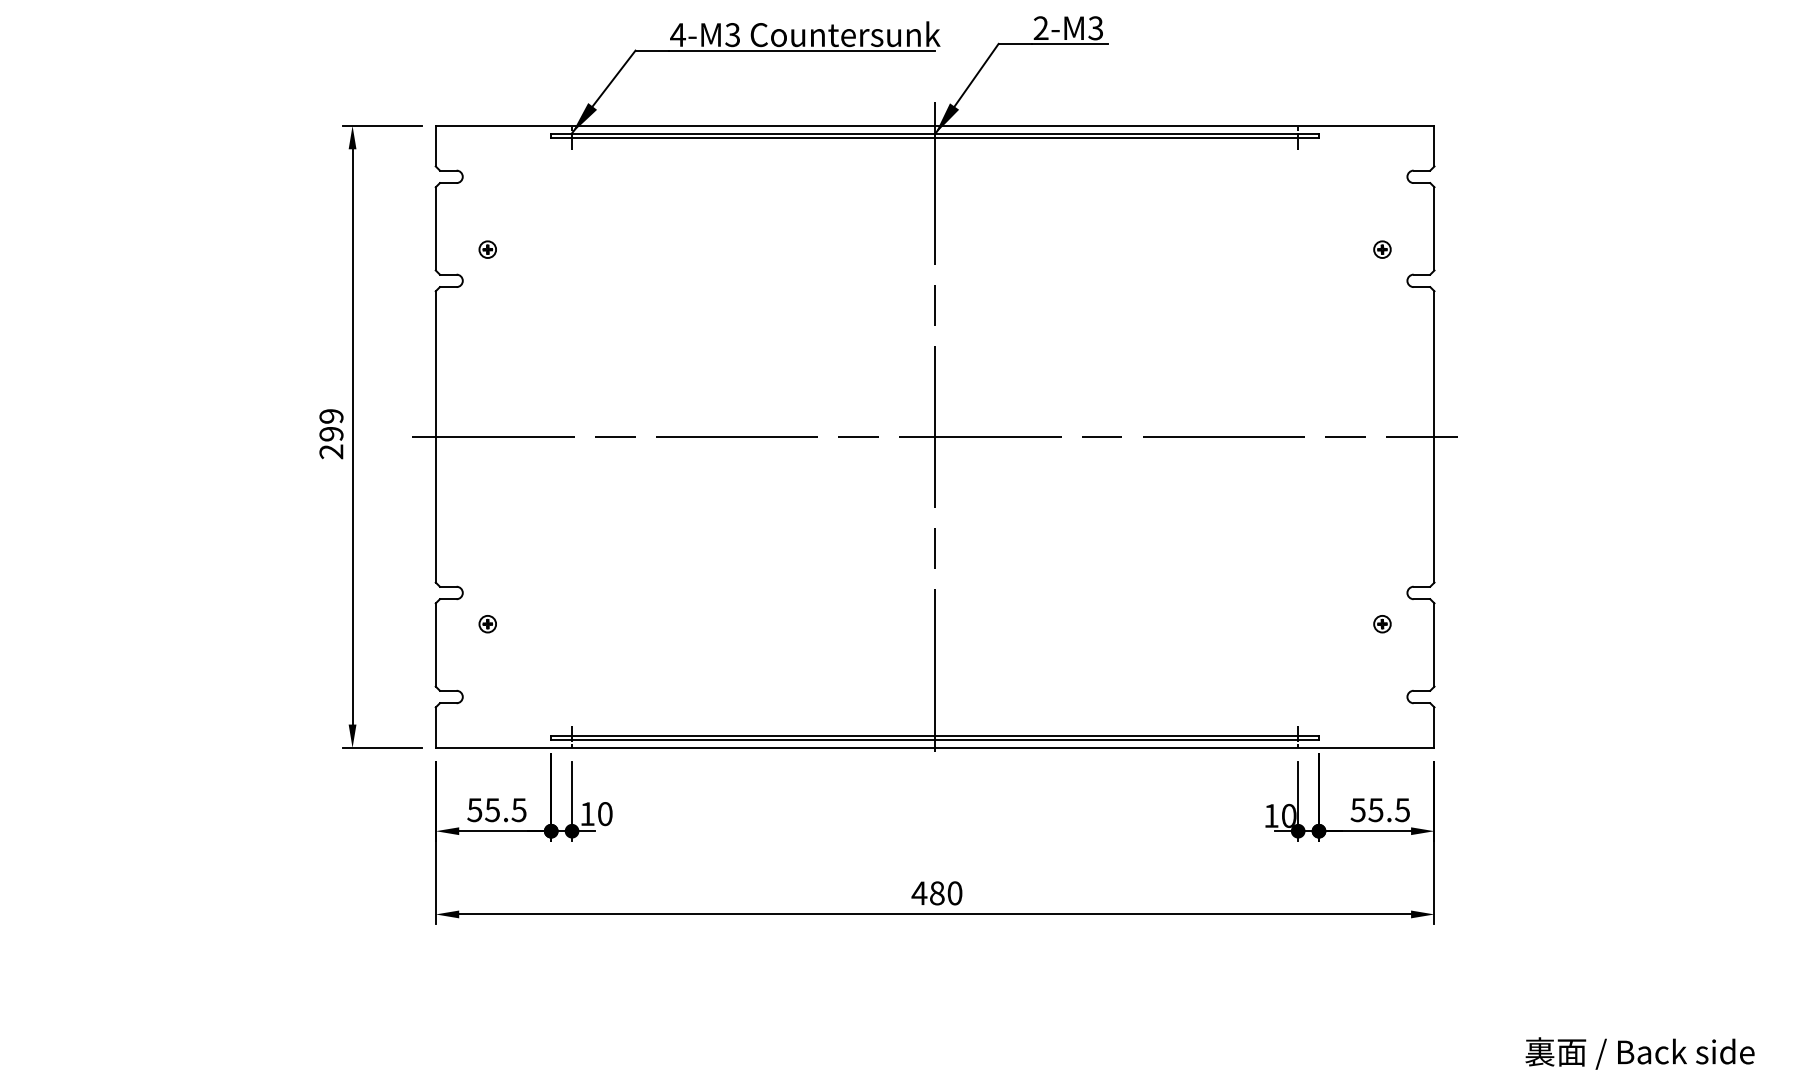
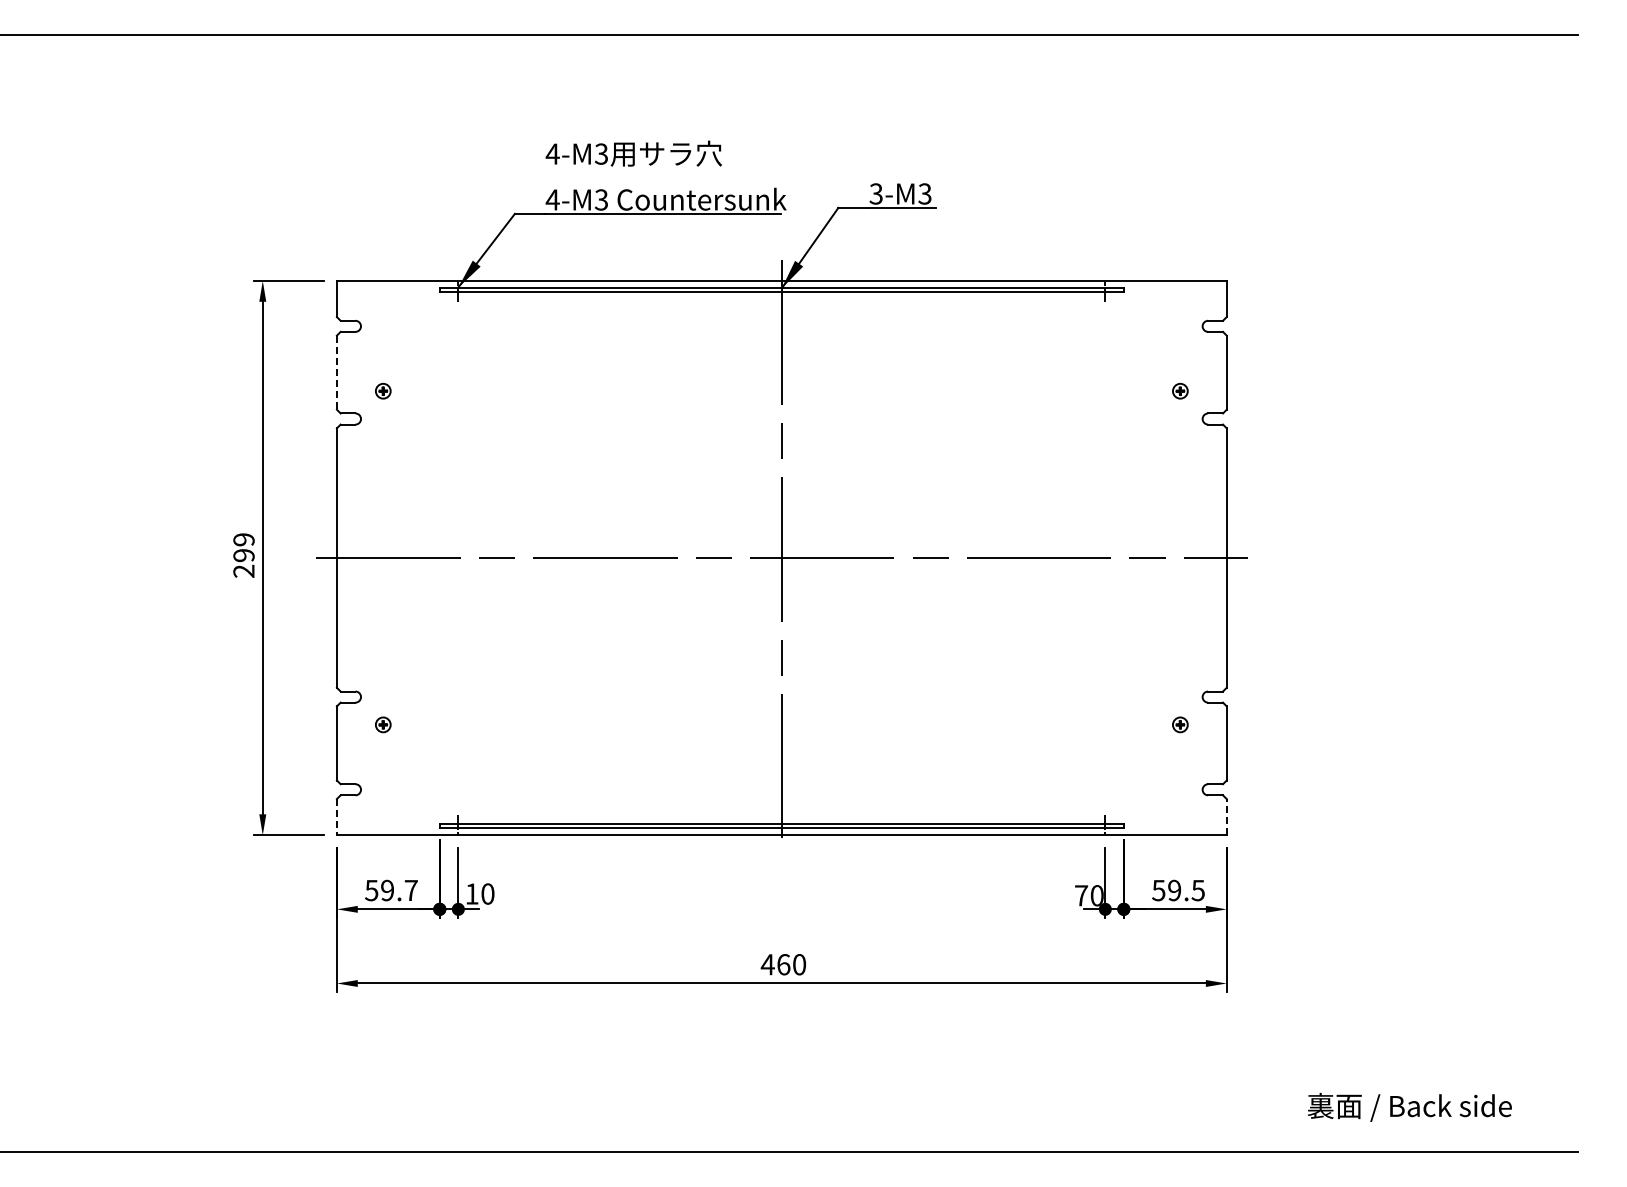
text: (1040, 27) -> (875, 193), 2-M3 -> 3-M3
line: (435, 229) -> (336, 373), solid -> dashed
line: (1434, 727) -> (1226, 816), solid -> dashed
line: (435, 728) -> (336, 817), solid -> dashed
text: (504, 810) -> (398, 890), 55.5 -> 59.7
text: (1375, 810) -> (1174, 890), 55.5 -> 59.5
text: (1271, 815) -> (1081, 895), 10 -> 70
text: (936, 893) -> (783, 964), 480 -> 460

